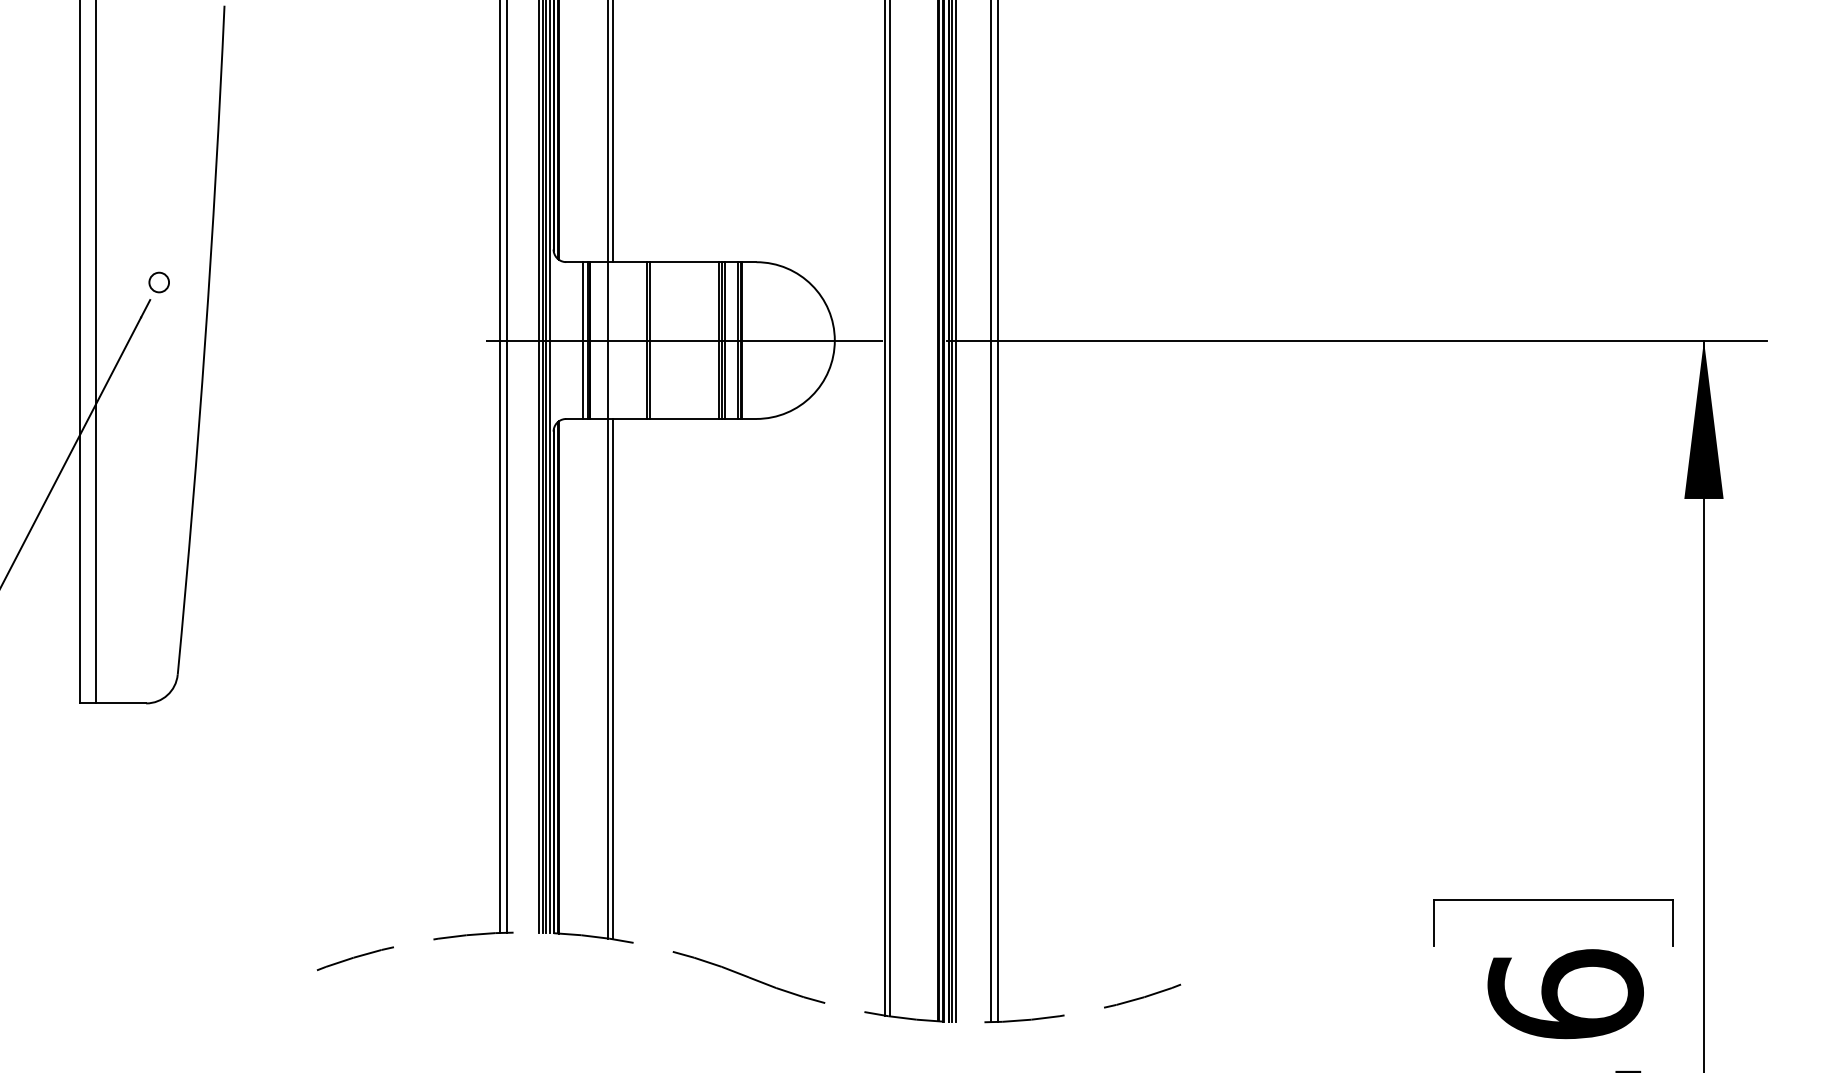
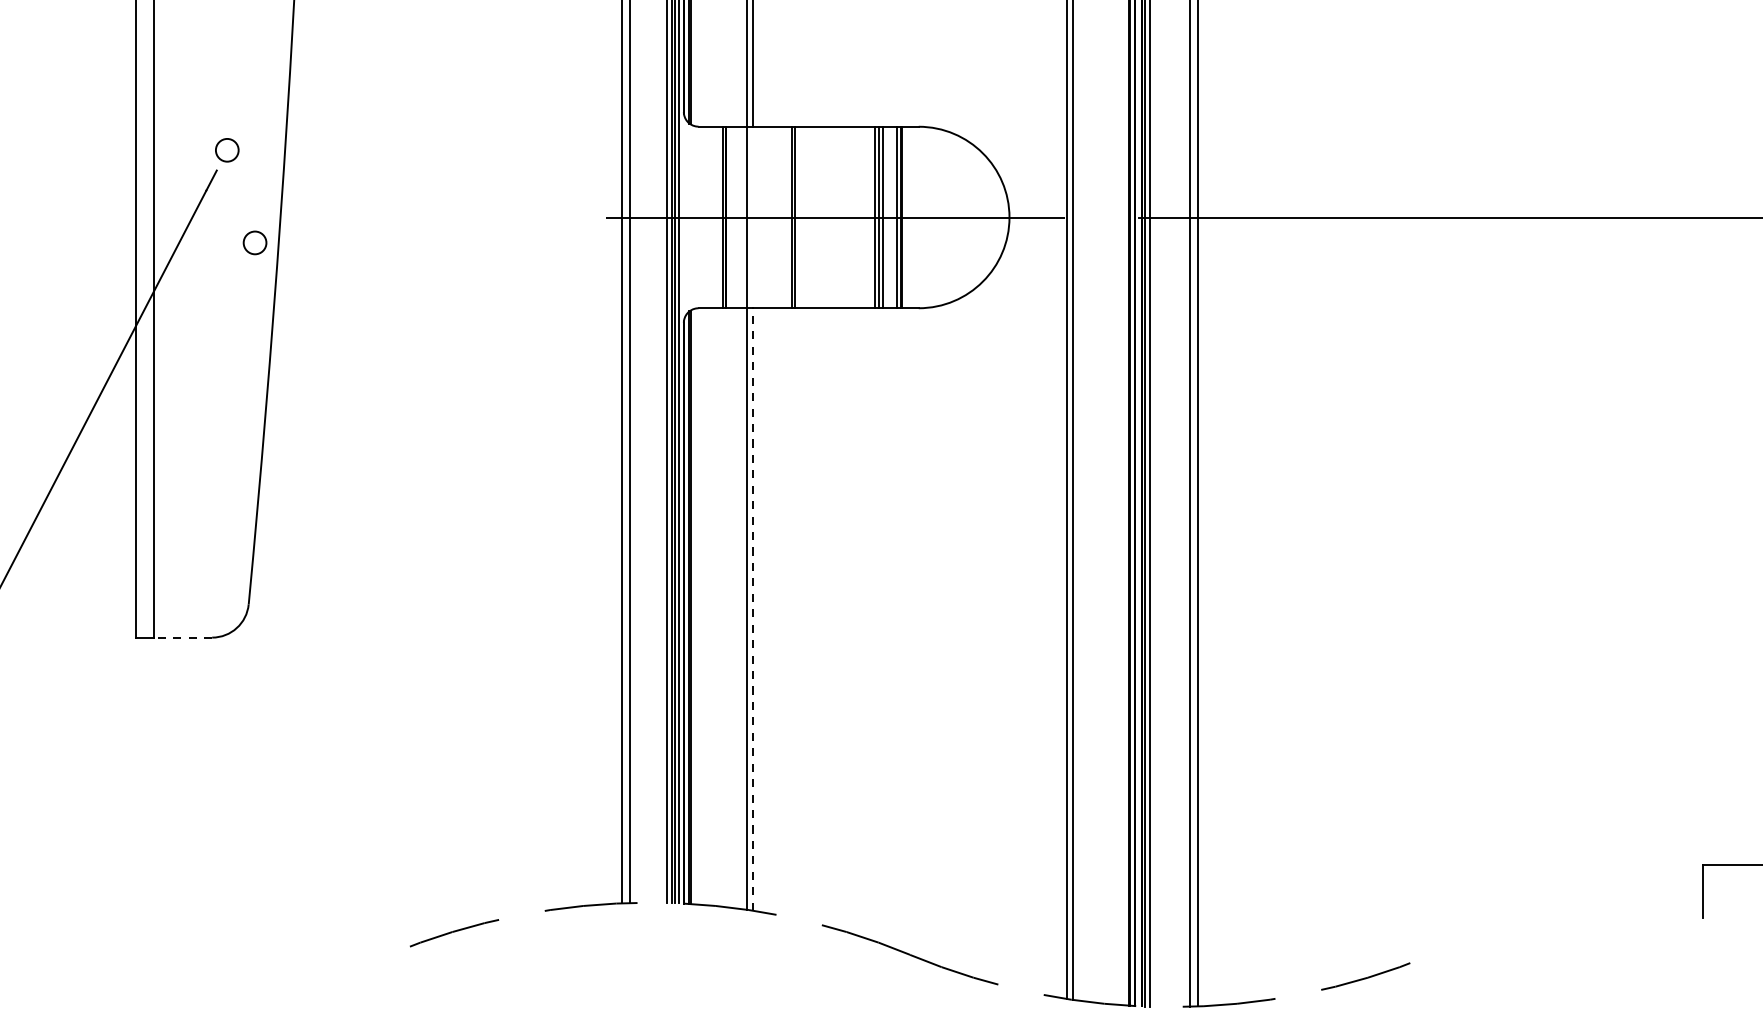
line: (583, 340) -> (718, 217), removed
circle: (182, 362) -> (254, 242), added
line: (613, 678) -> (753, 608), solid -> dashed
line: (120, 703) -> (182, 637), solid -> dashed

